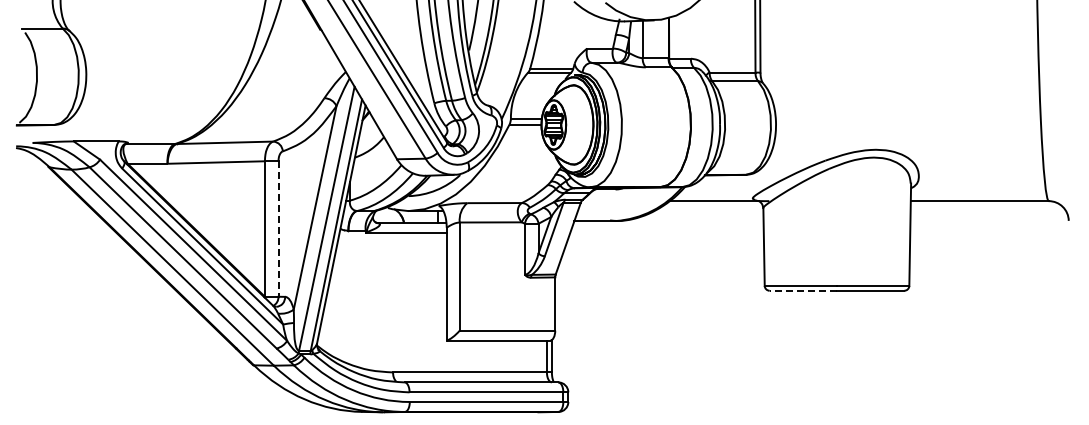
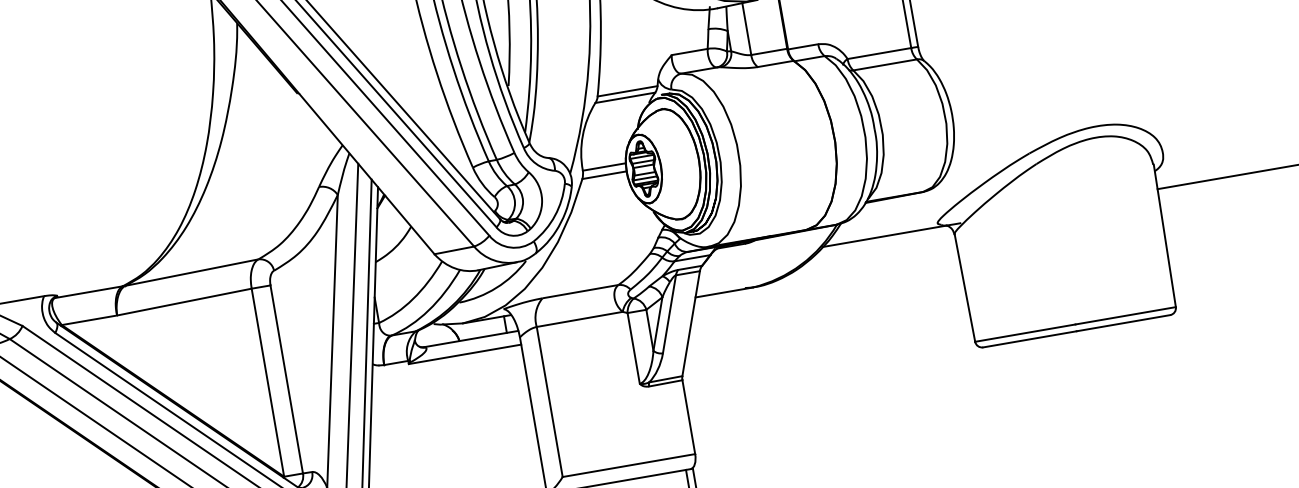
line: (278, 229) -> (286, 380), dashed -> solid
line: (803, 290) -> (1030, 338), dashed -> solid

